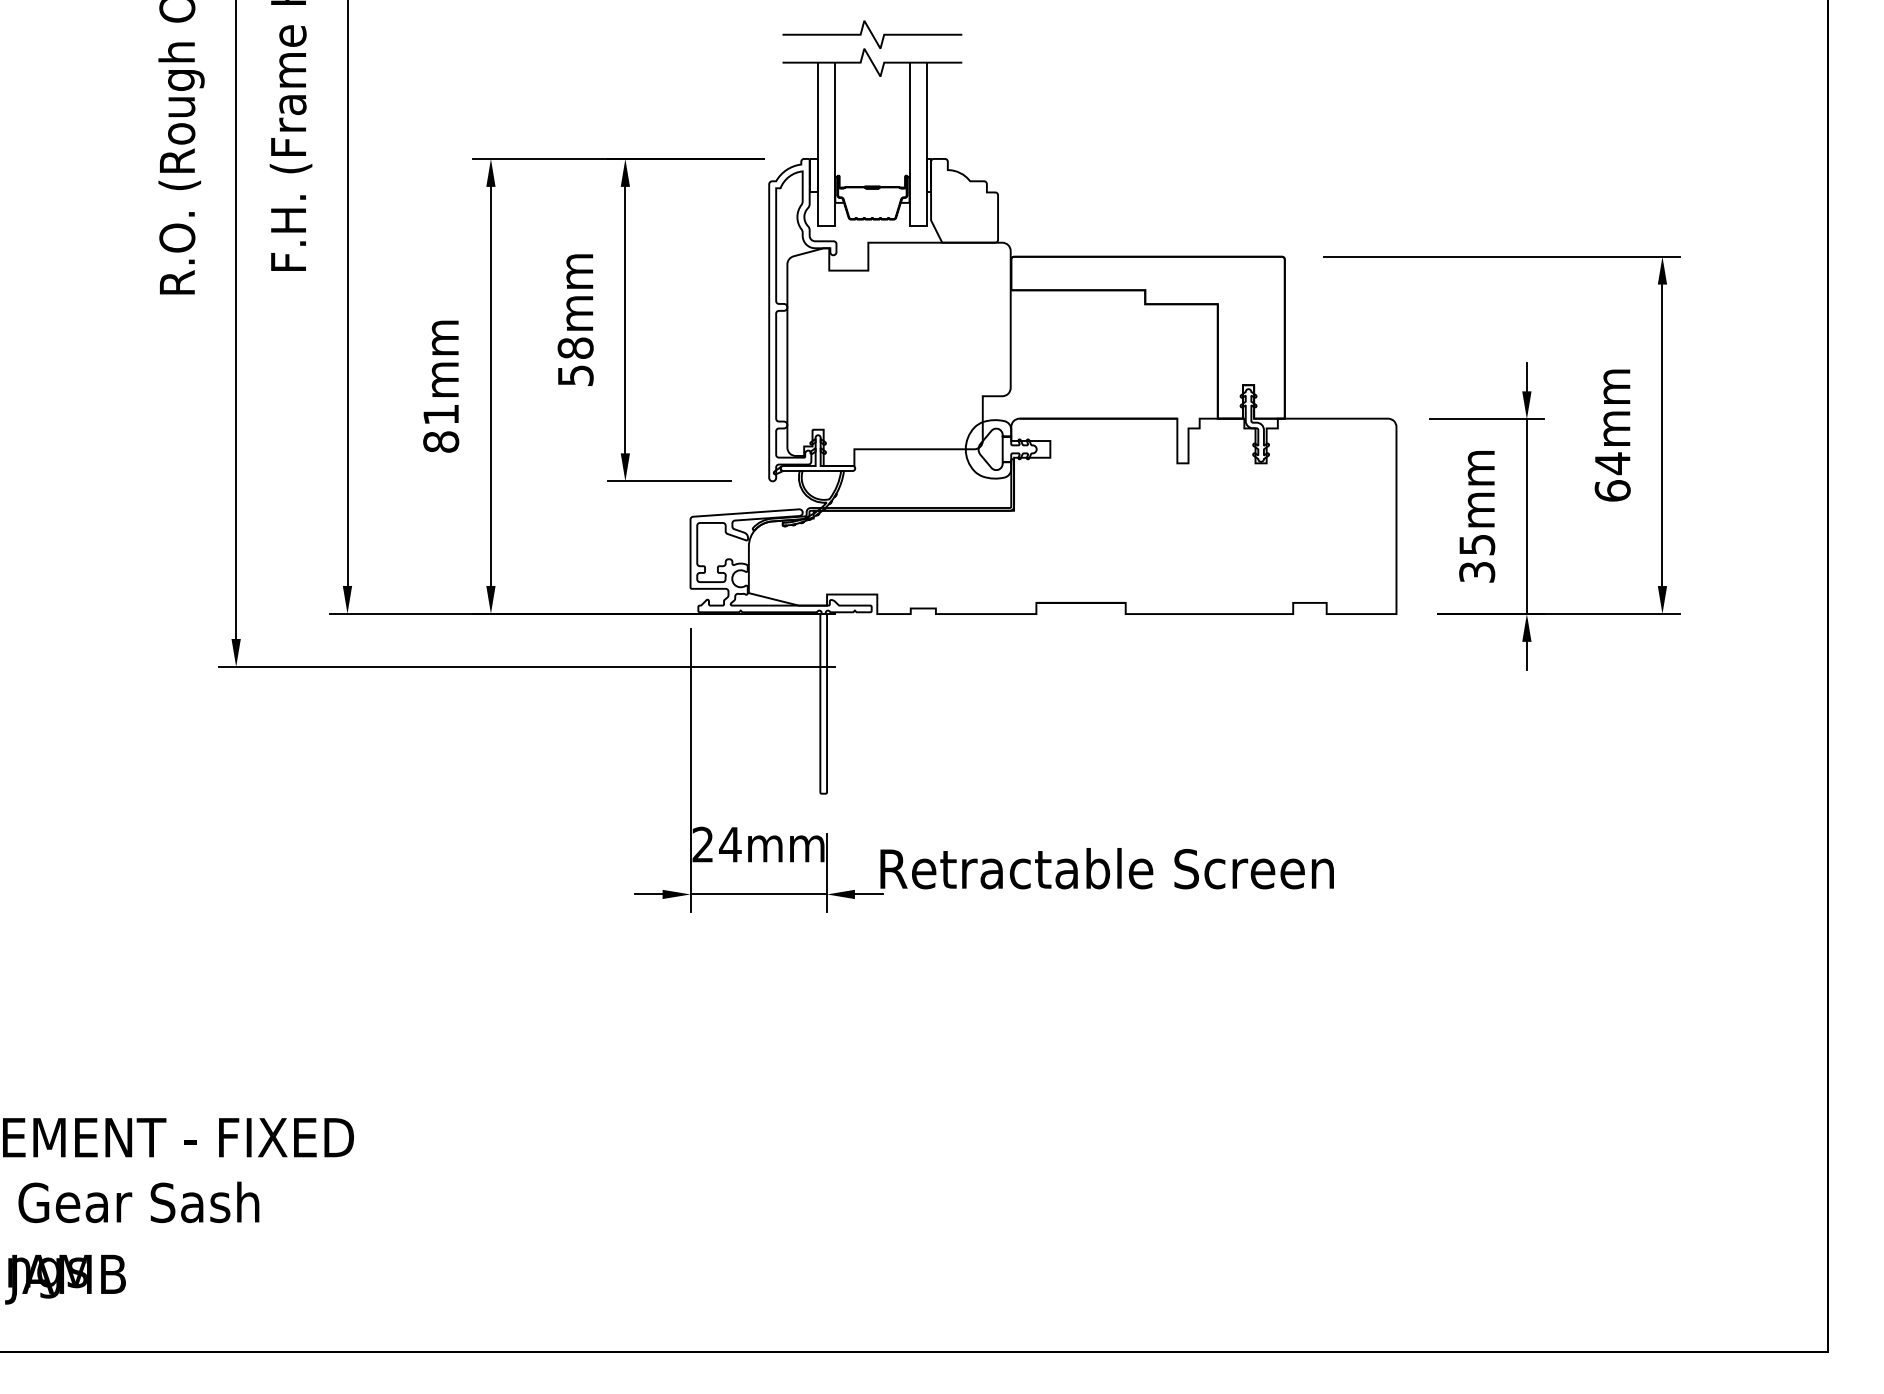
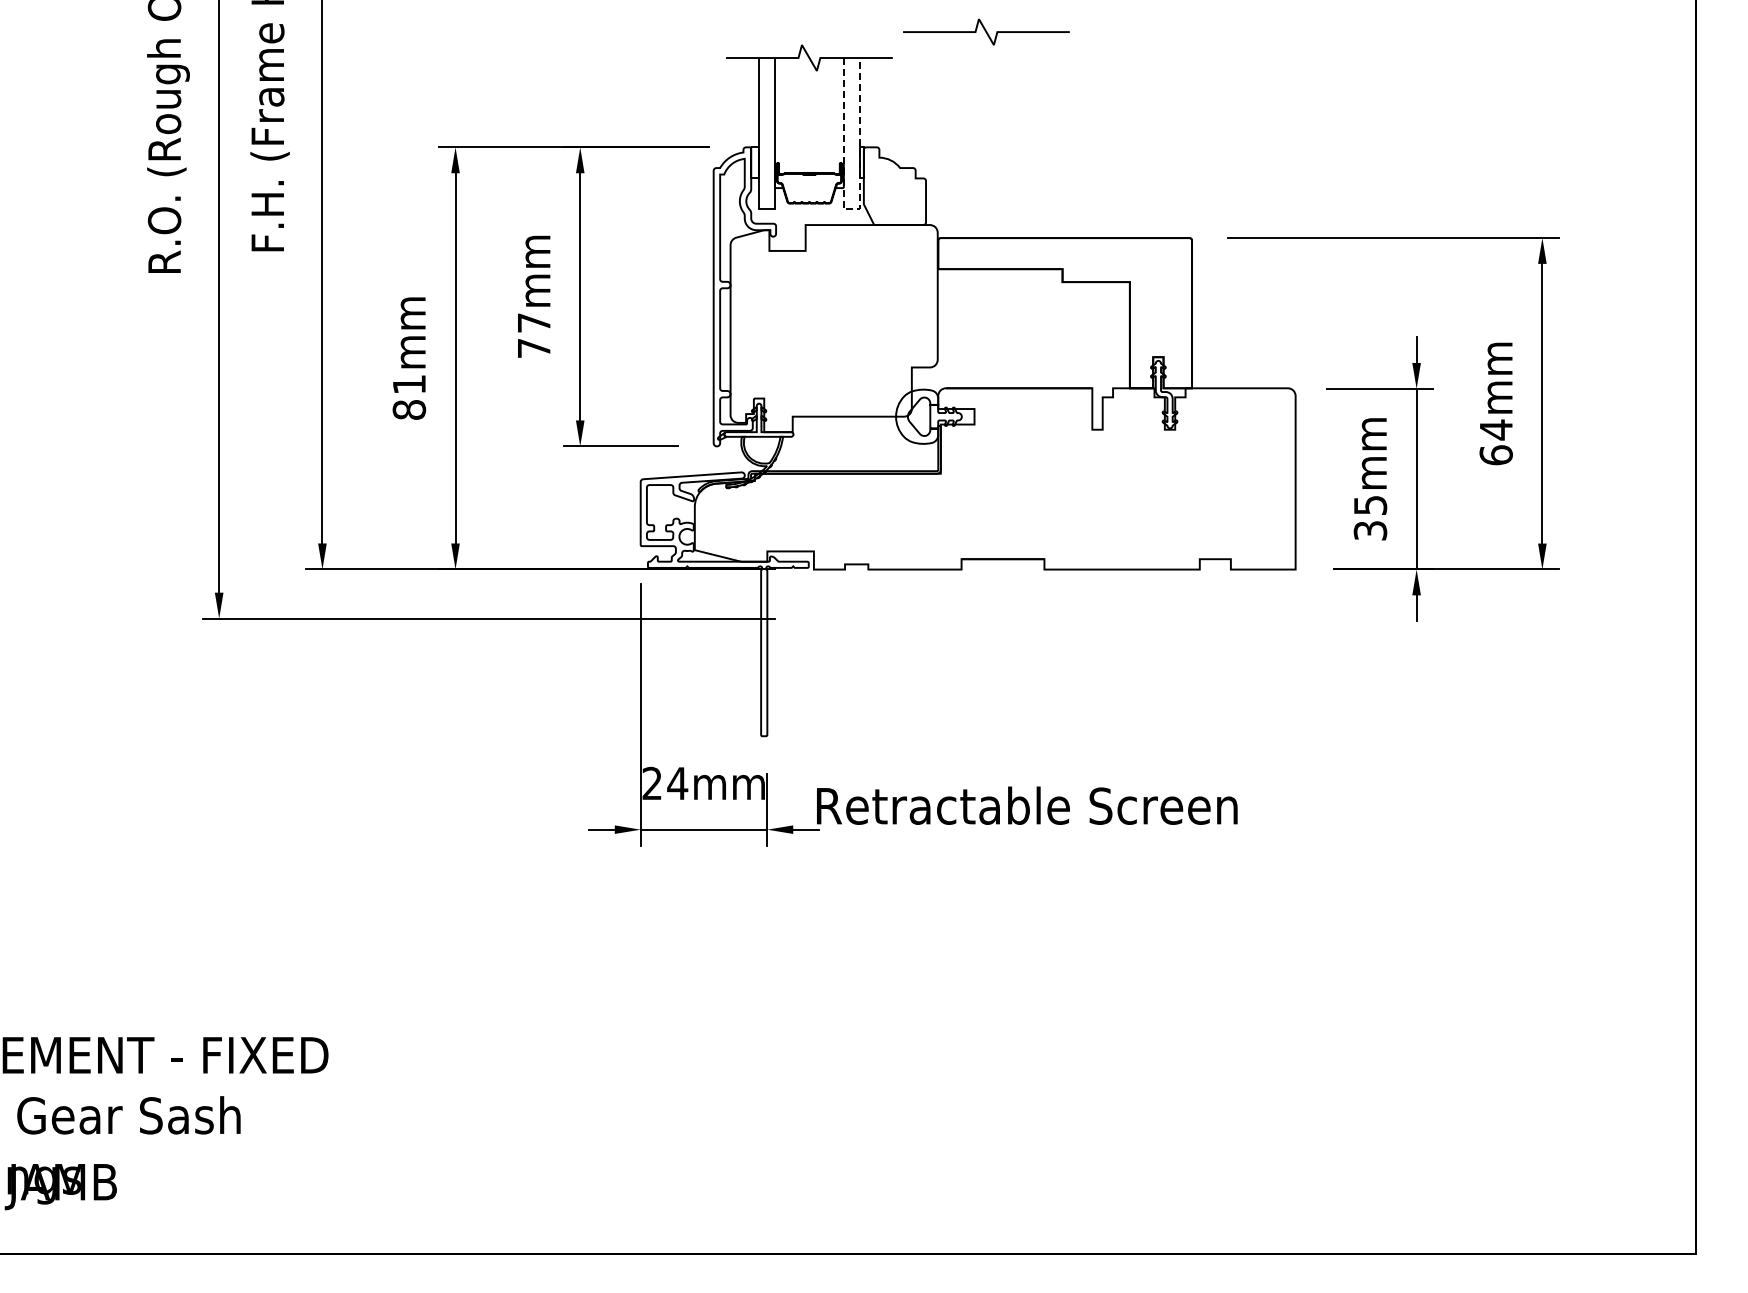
curve: (872, 34) -> (986, 31), moved
line: (918, 225) -> (852, 209), solid -> dashed
text: (574, 361) -> (533, 335), 58mm -> 77mm

